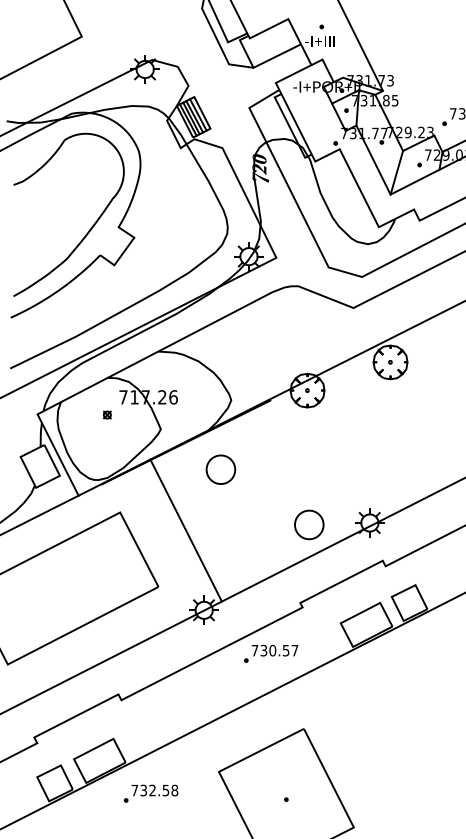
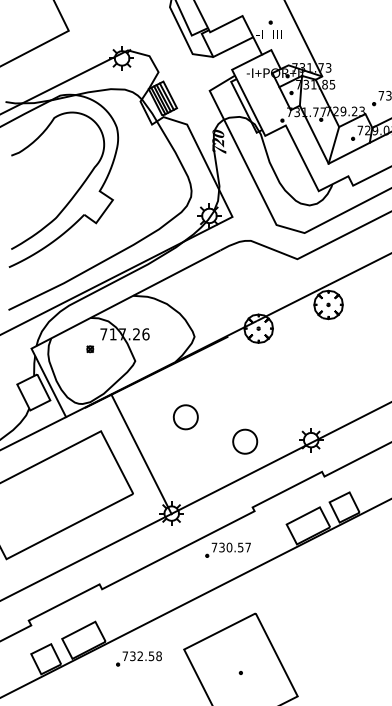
part: (220, 469) -> (185, 417), moved
part: (309, 524) -> (245, 441), moved
line: (186, 530) -> (141, 454), moved
part: (150, 793) -> (138, 658), moved

